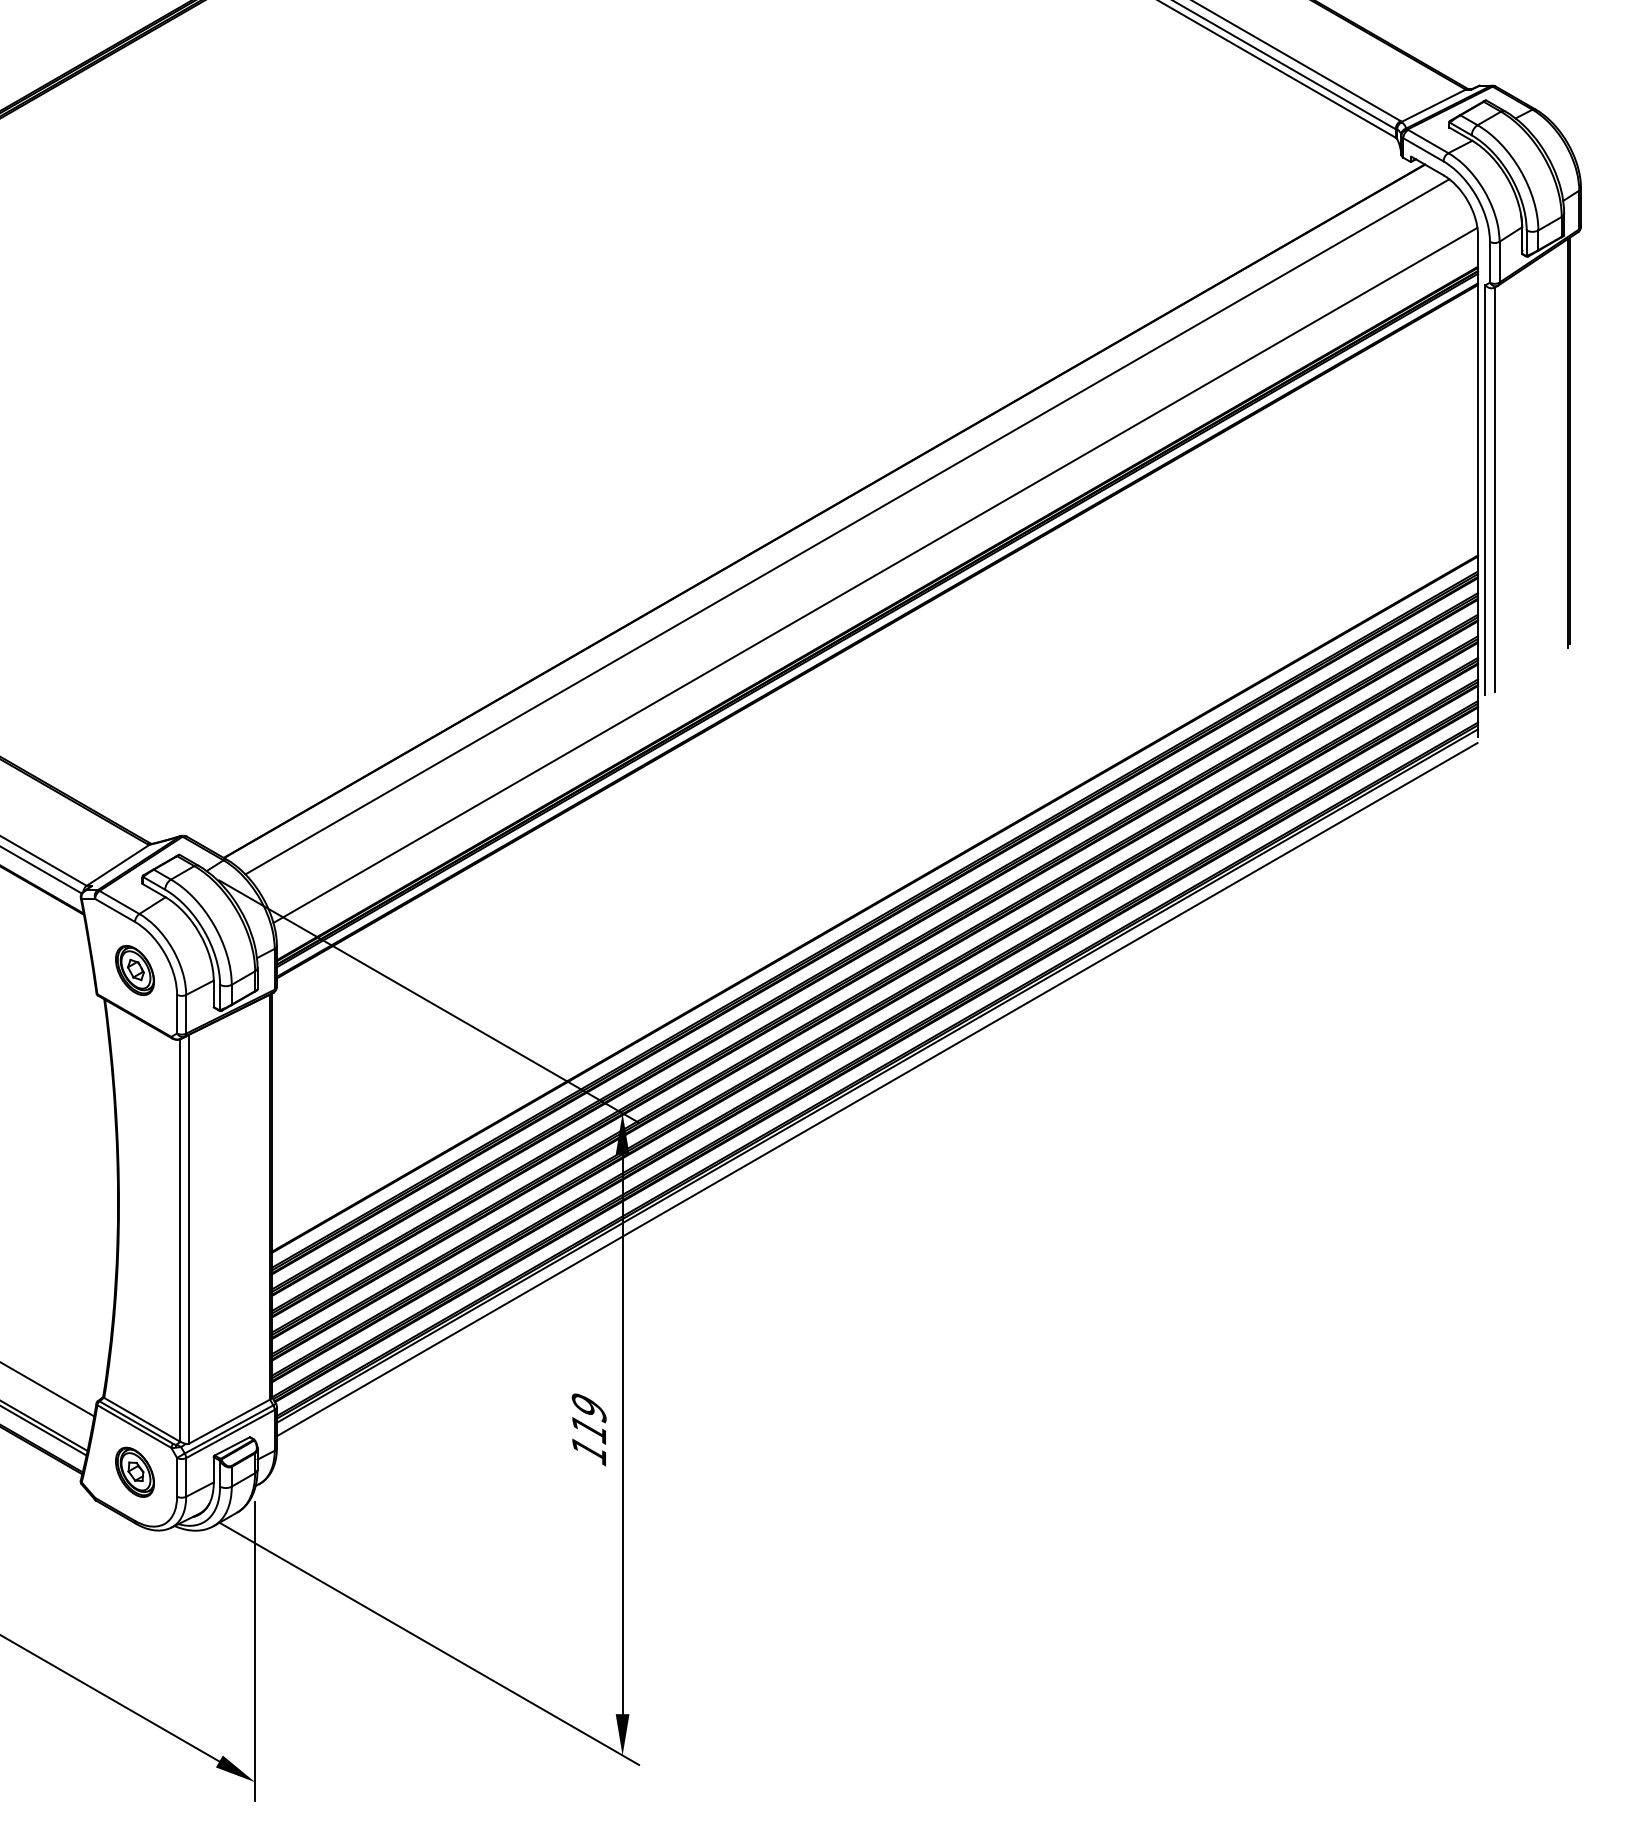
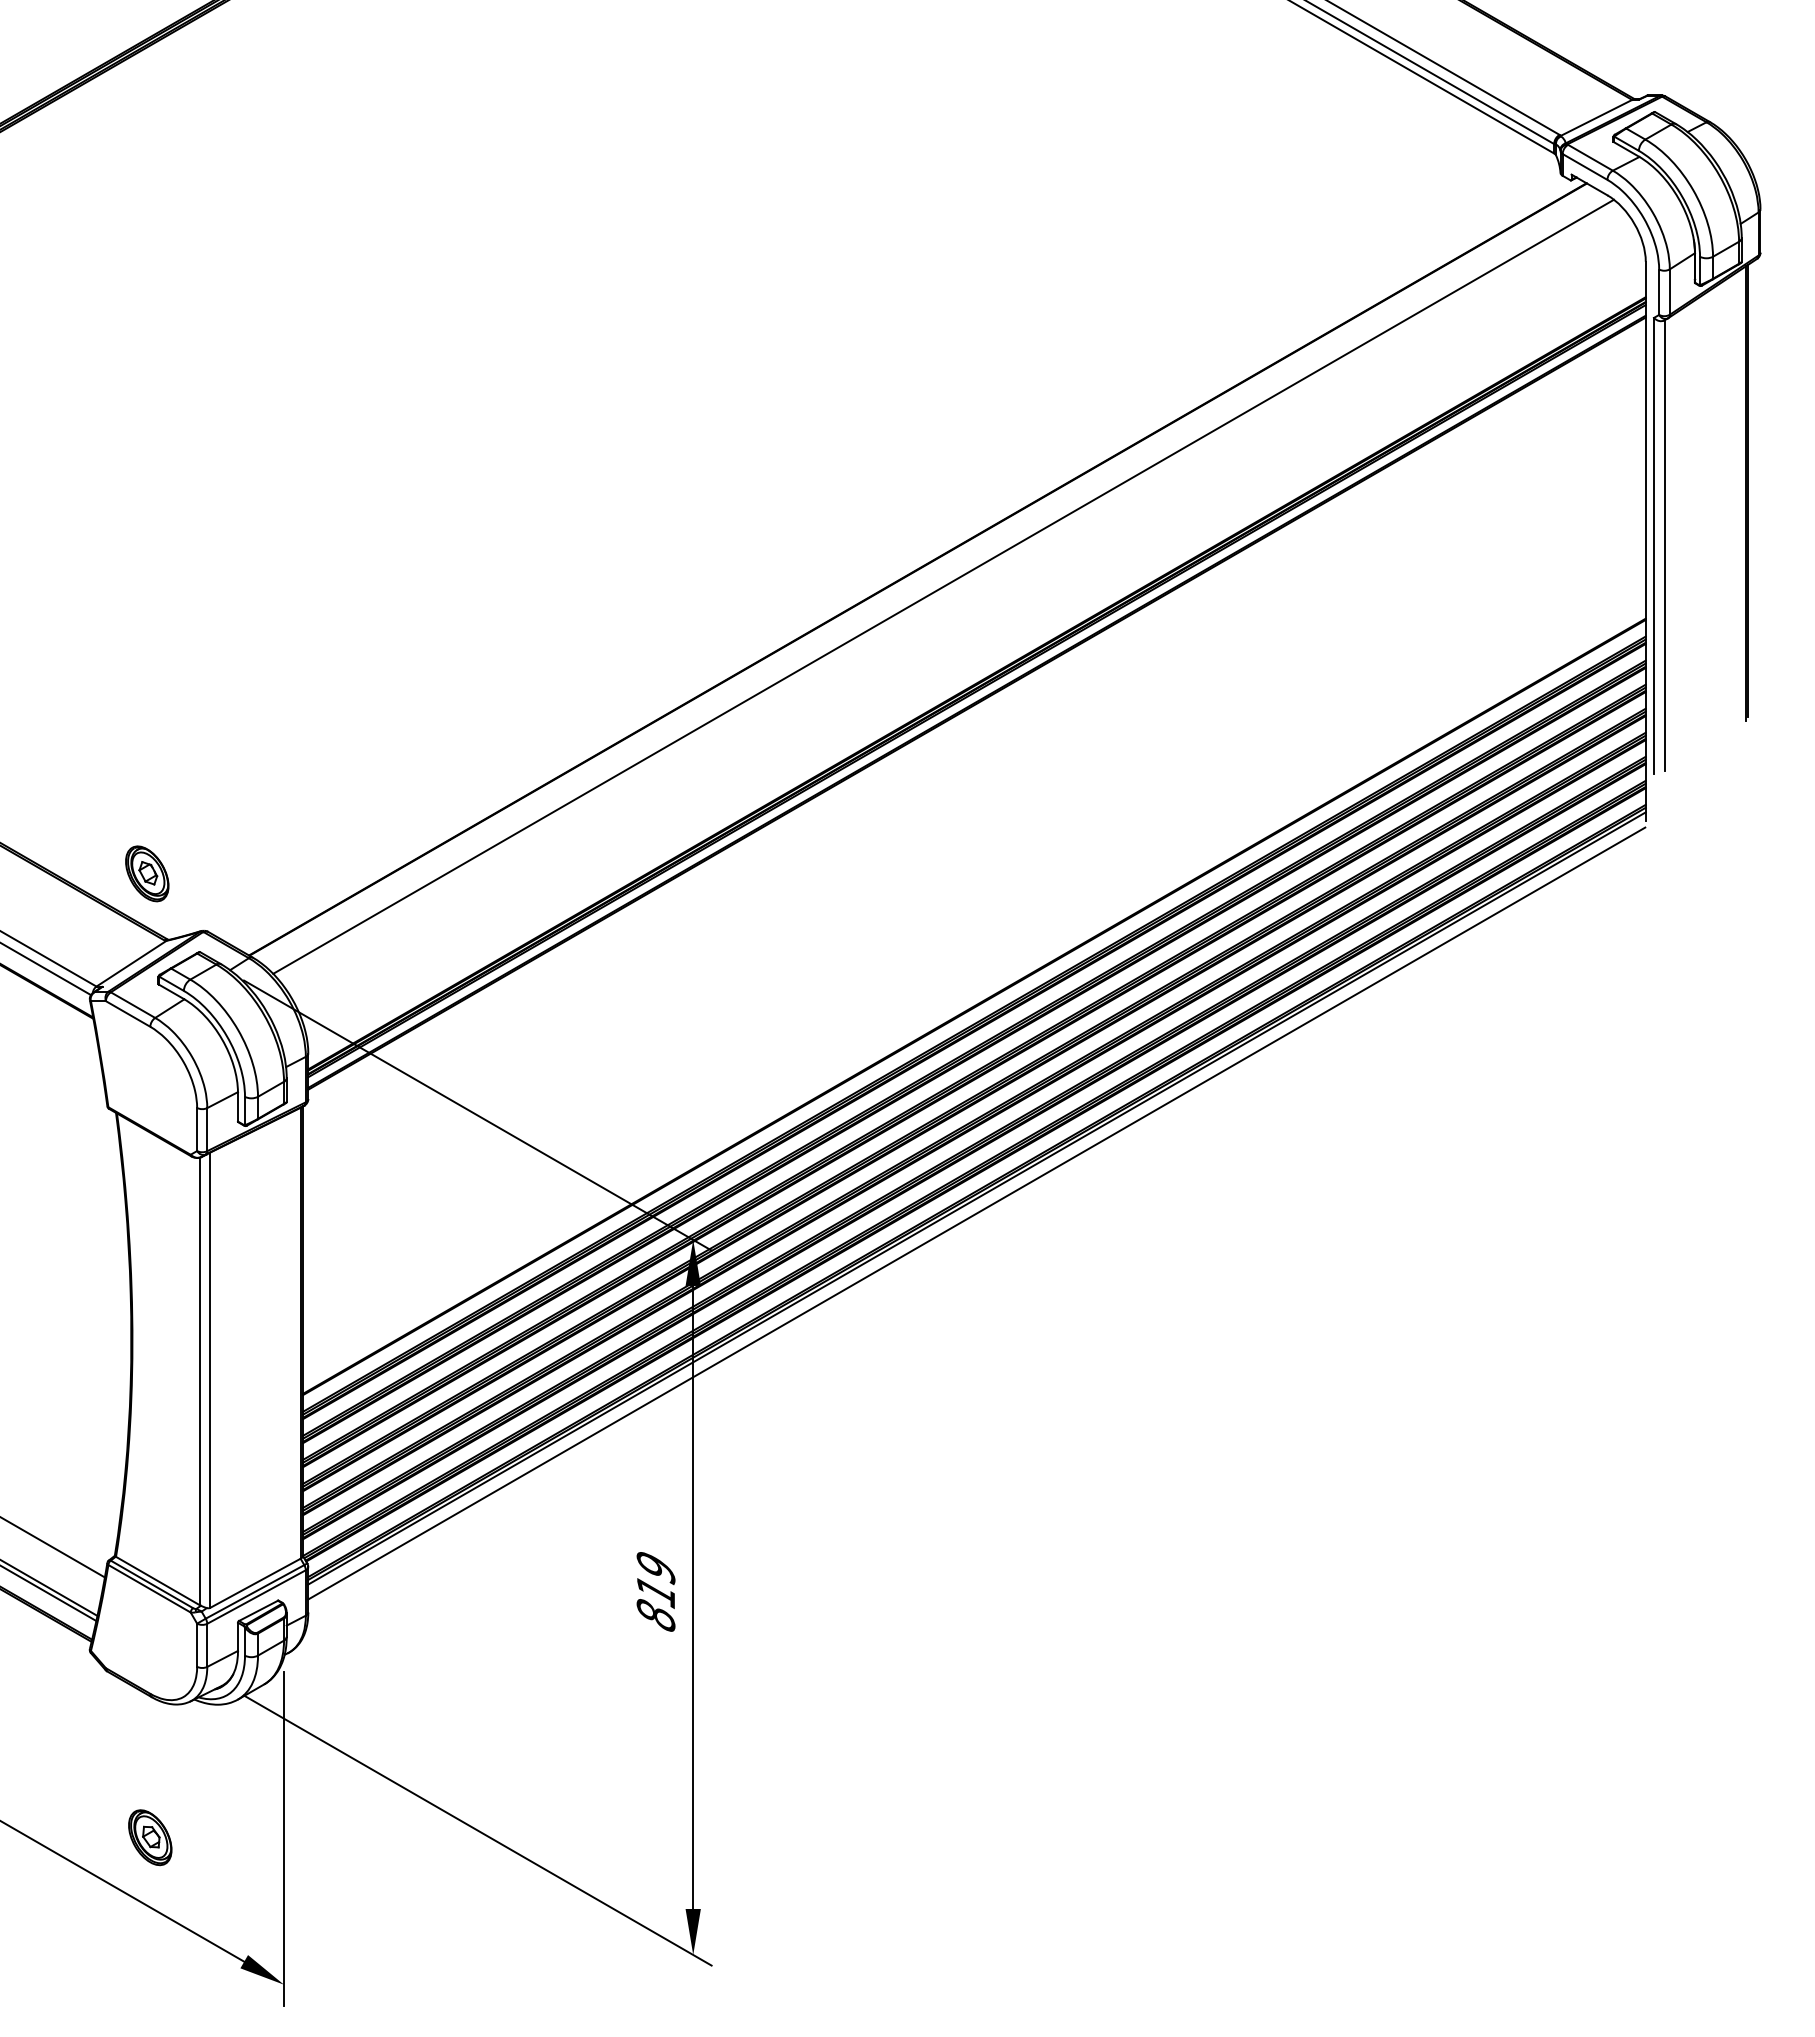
line: (875, 575) -> (974, 640), removed
part: (135, 970) -> (147, 873), moved
text: (588, 1451) -> (655, 1616), 119 -> 819
part: (135, 1472) -> (150, 1837), moved

